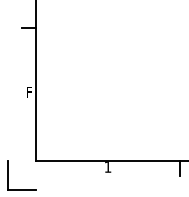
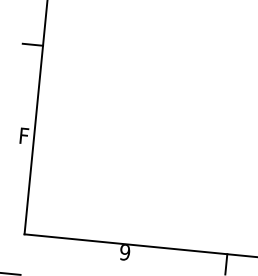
text: (107, 167) -> (124, 252), 1 -> 9

